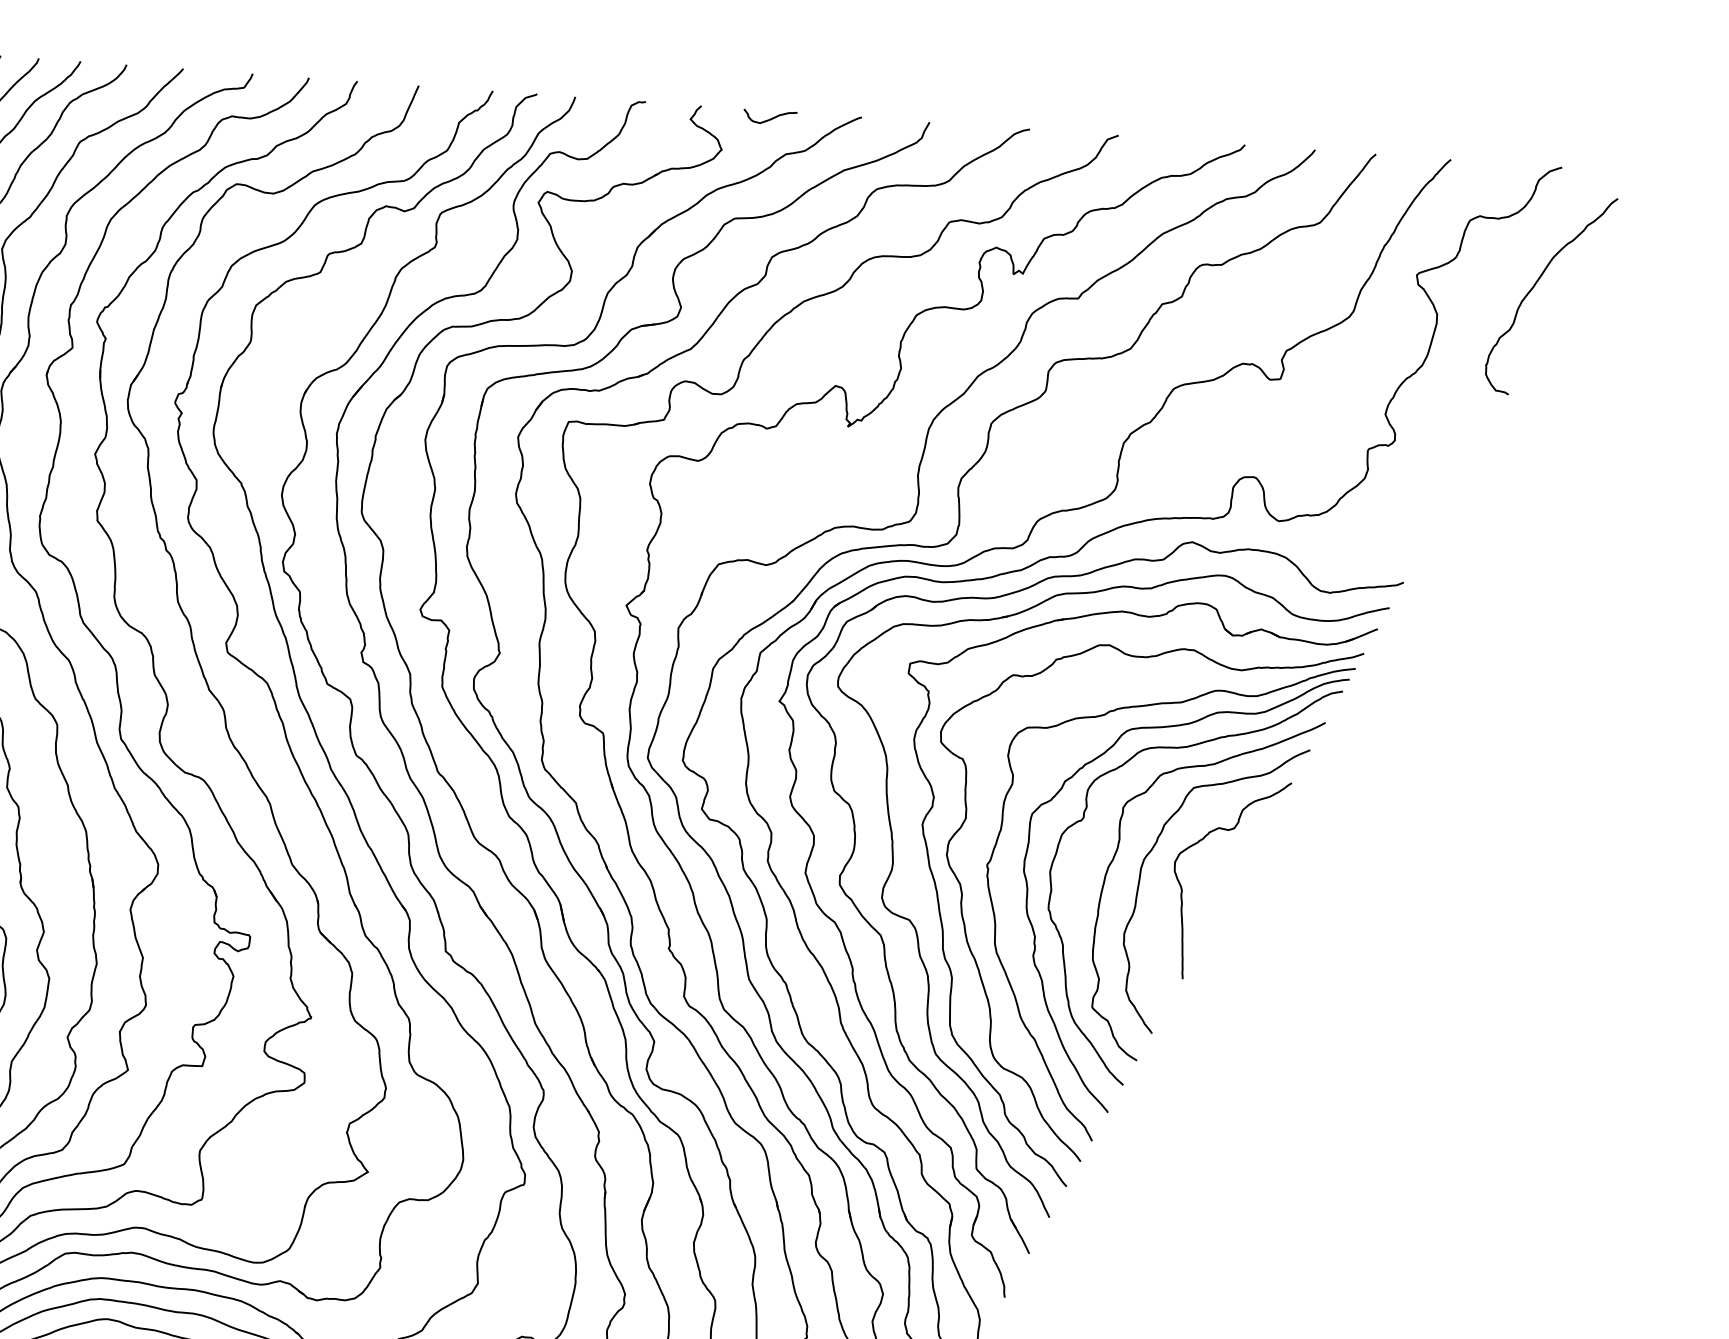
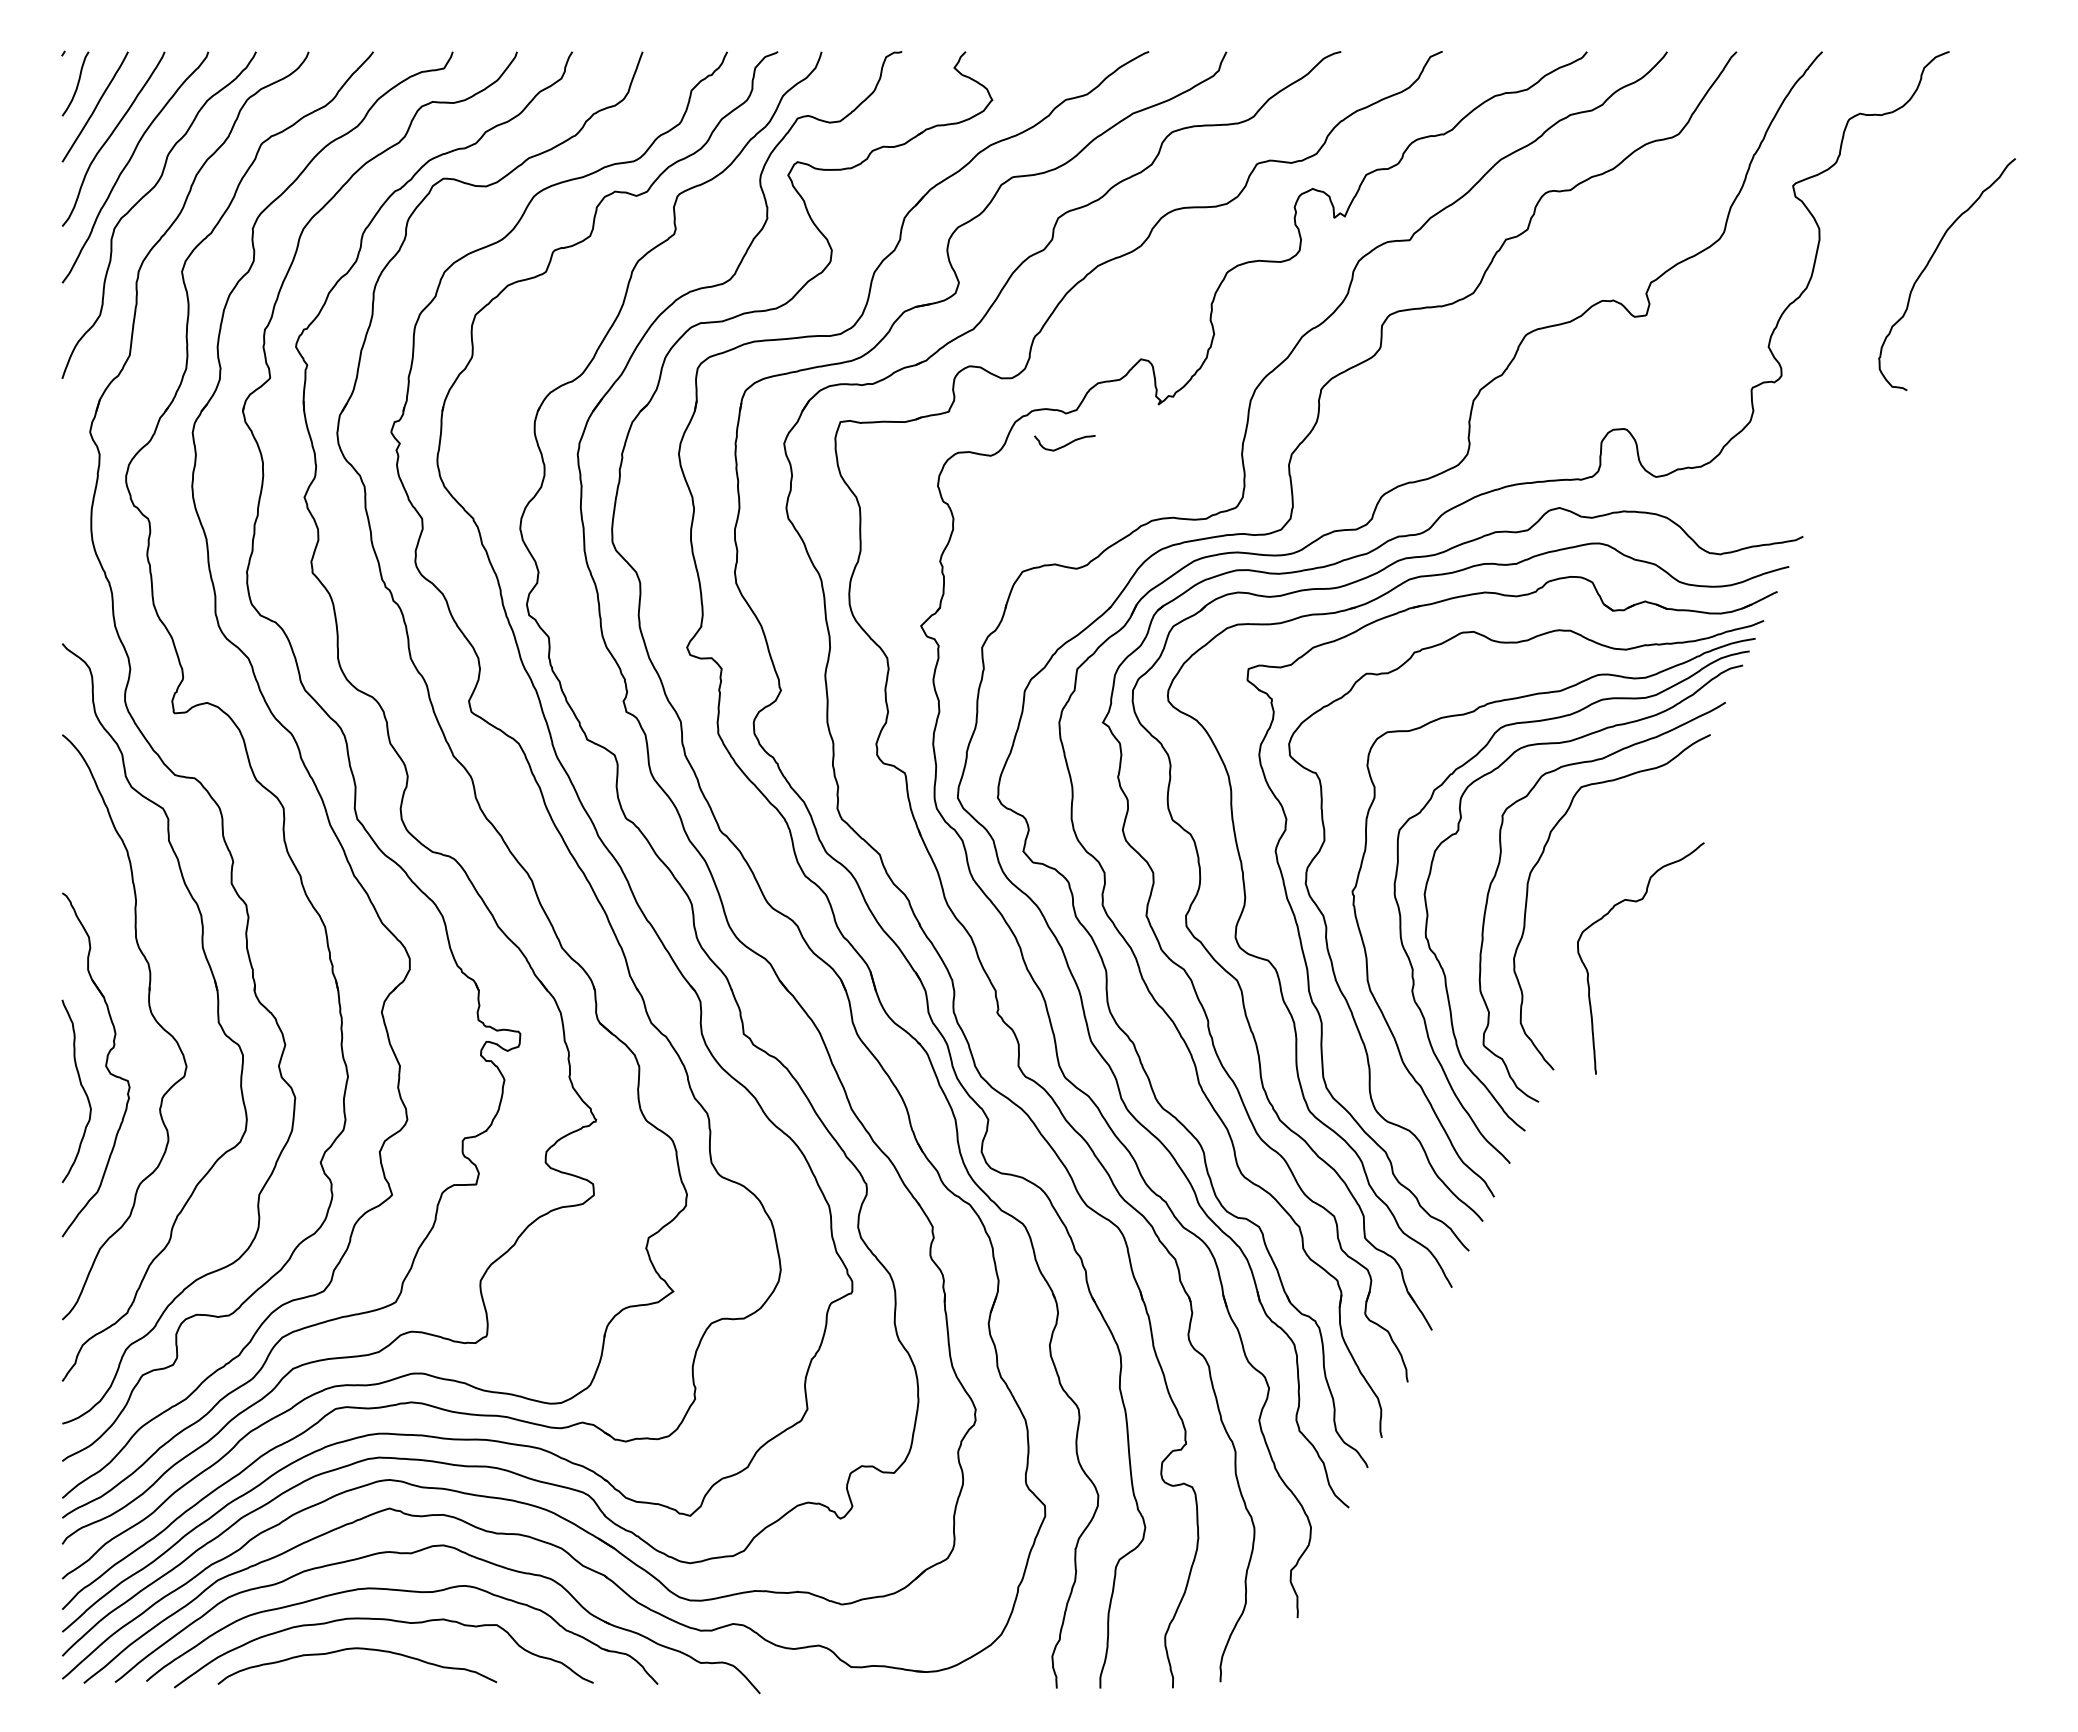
curve: (770, 118) -> (1065, 444), moved
curve: (1535, 285) -> (1928, 264), moved
curve: (1182, 888) -> (1588, 971), moved

